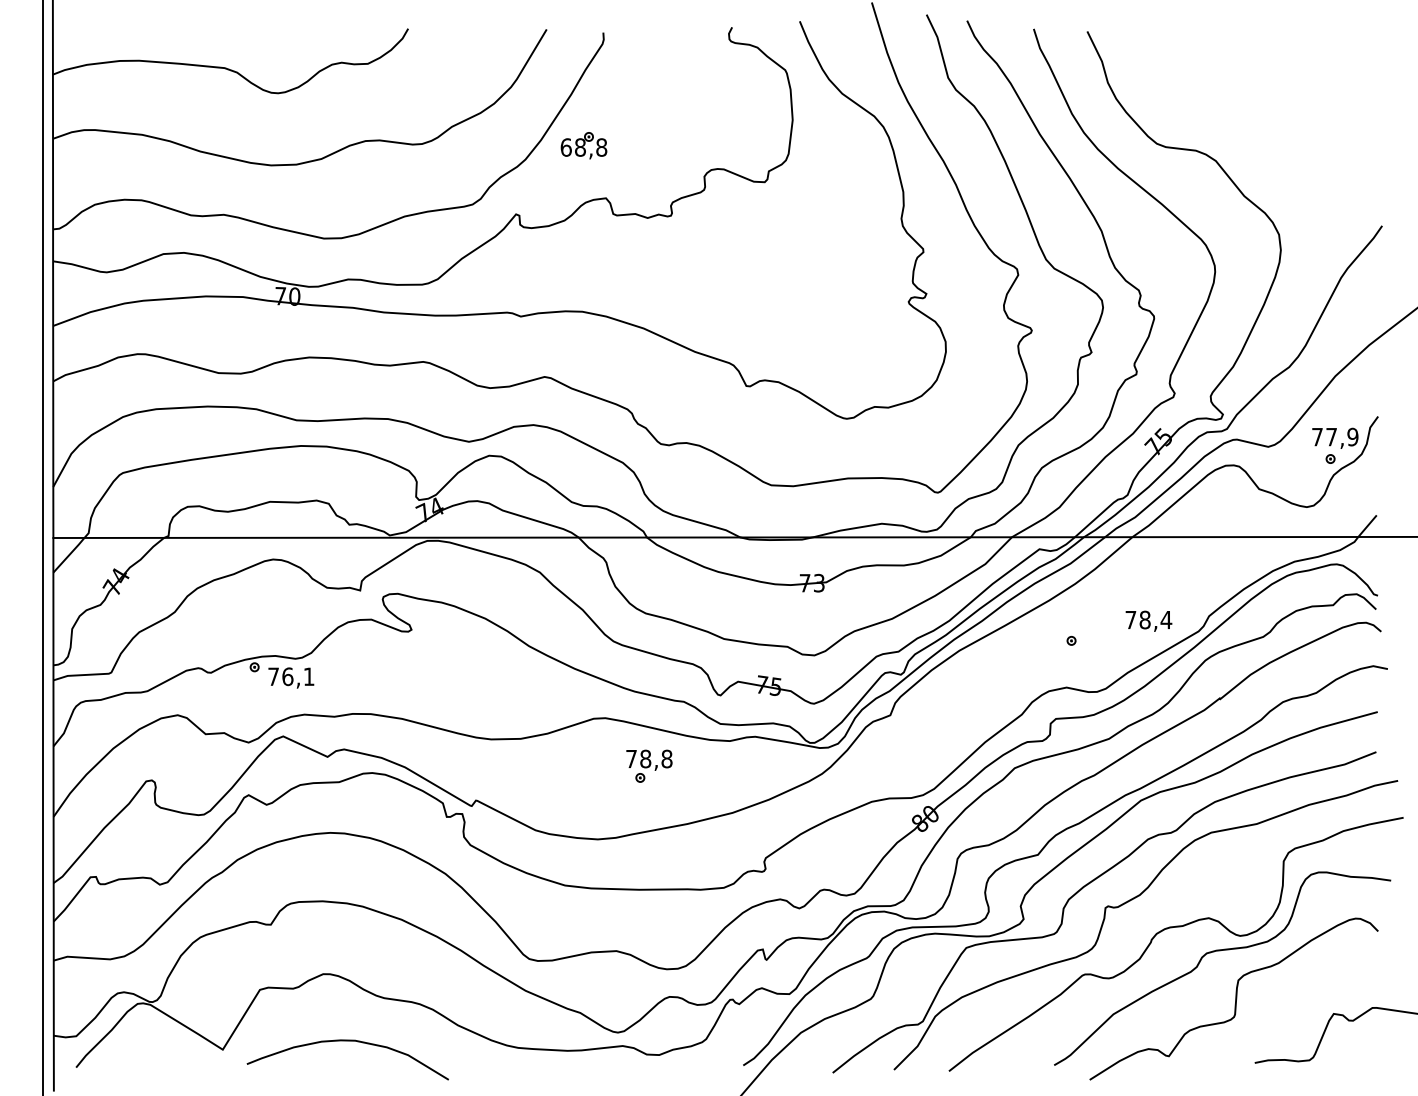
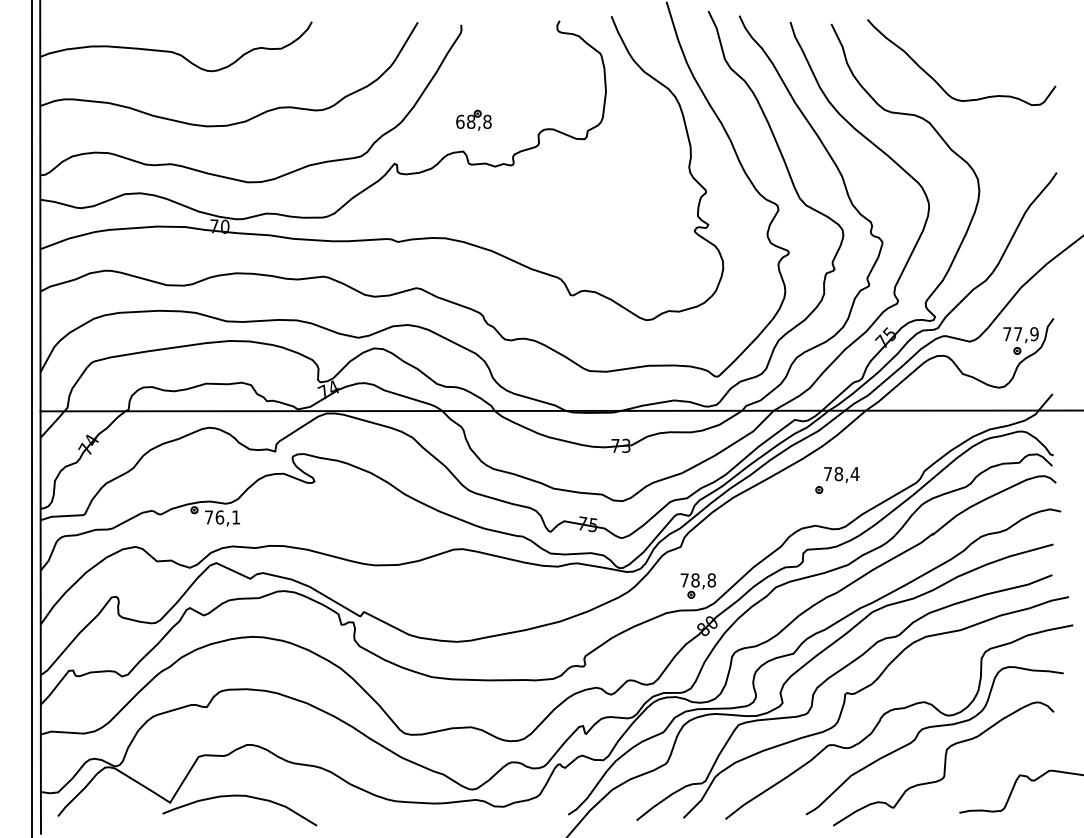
curve: (1228, 110) -> (939, 84), added
part: (583, 145) -> (473, 120), moved
text: (1148, 620) -> (841, 474), moved
part: (649, 765) -> (698, 585), moved
curve: (347, 1041) -> (239, 796), moved

